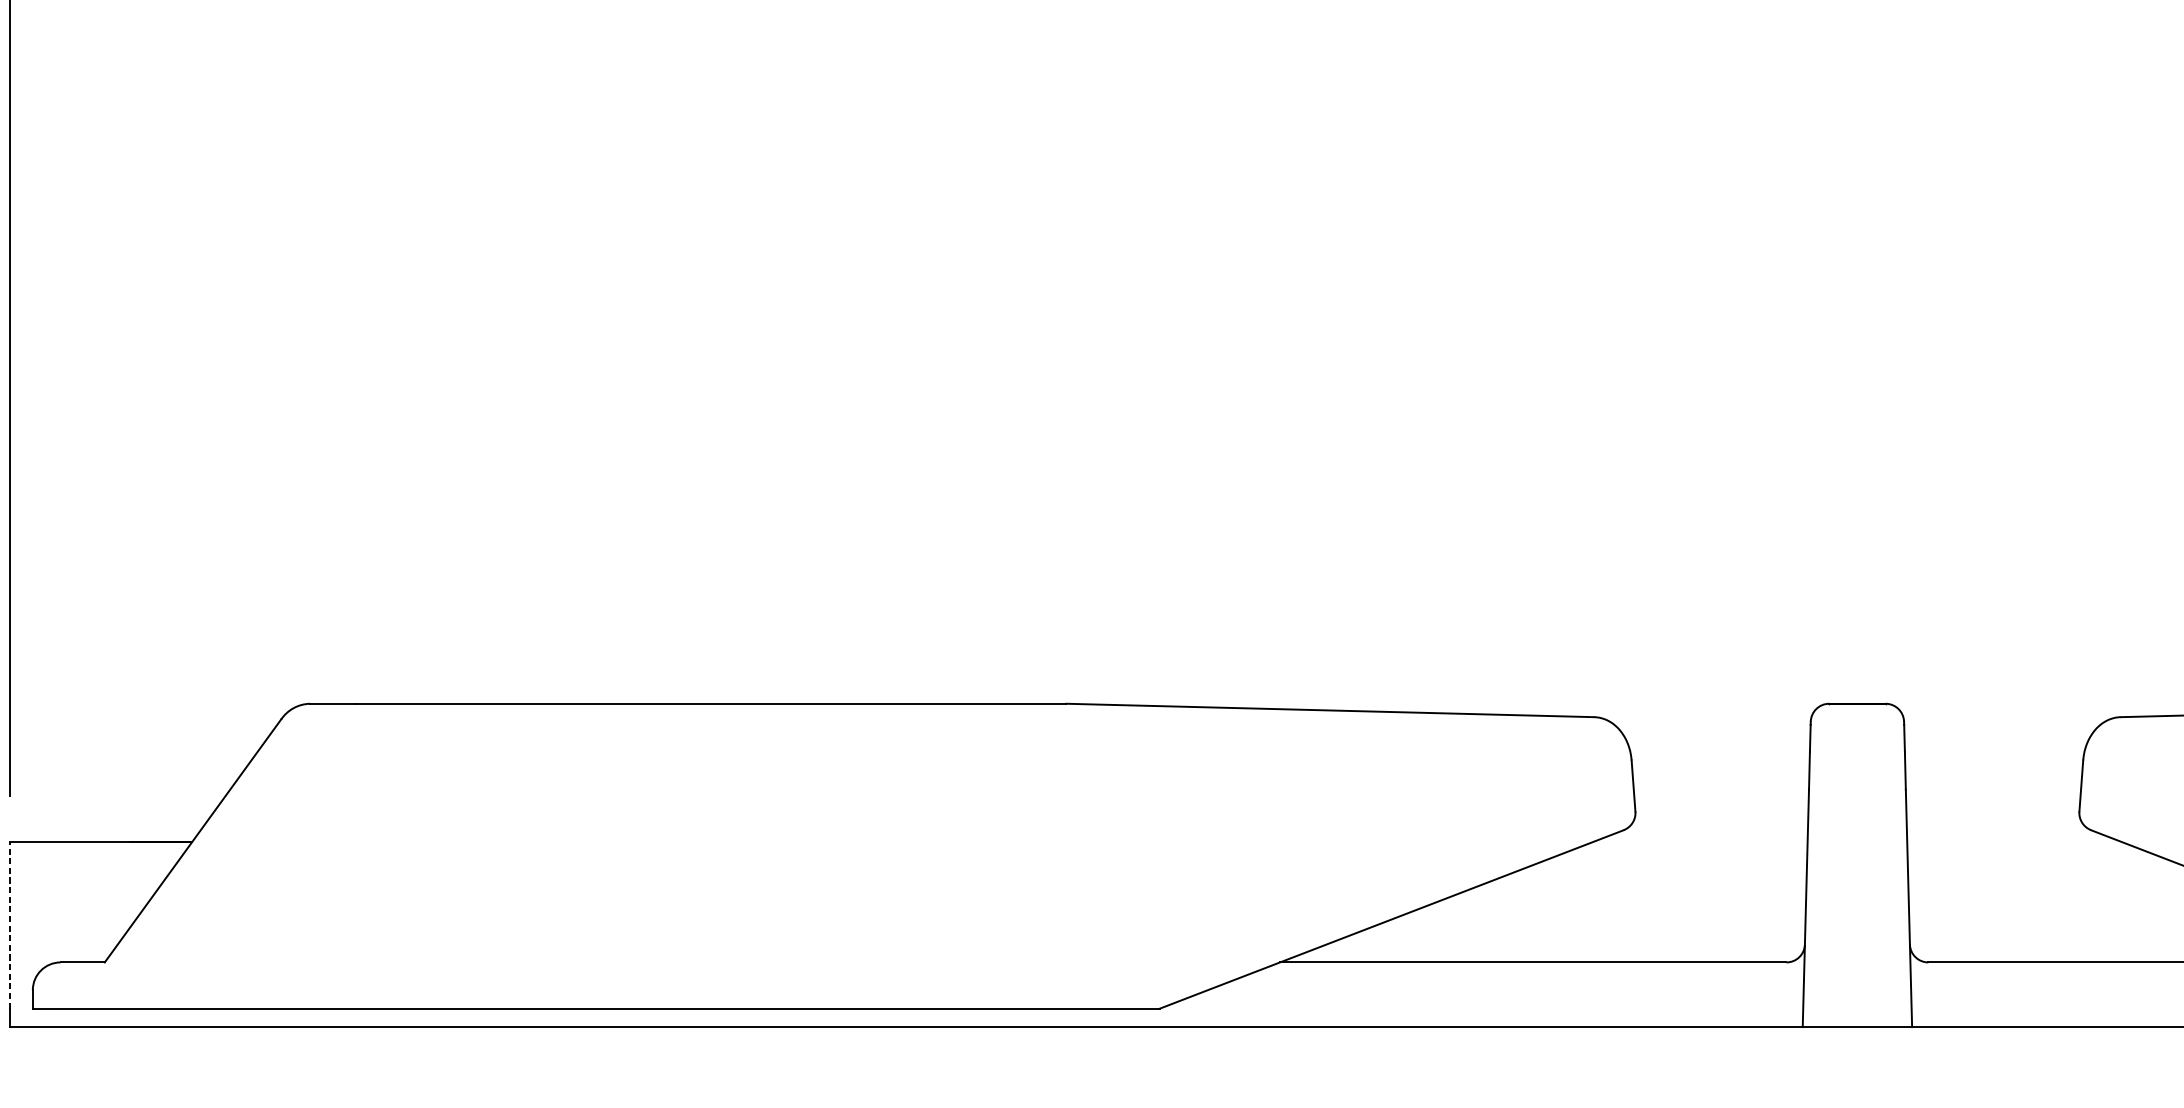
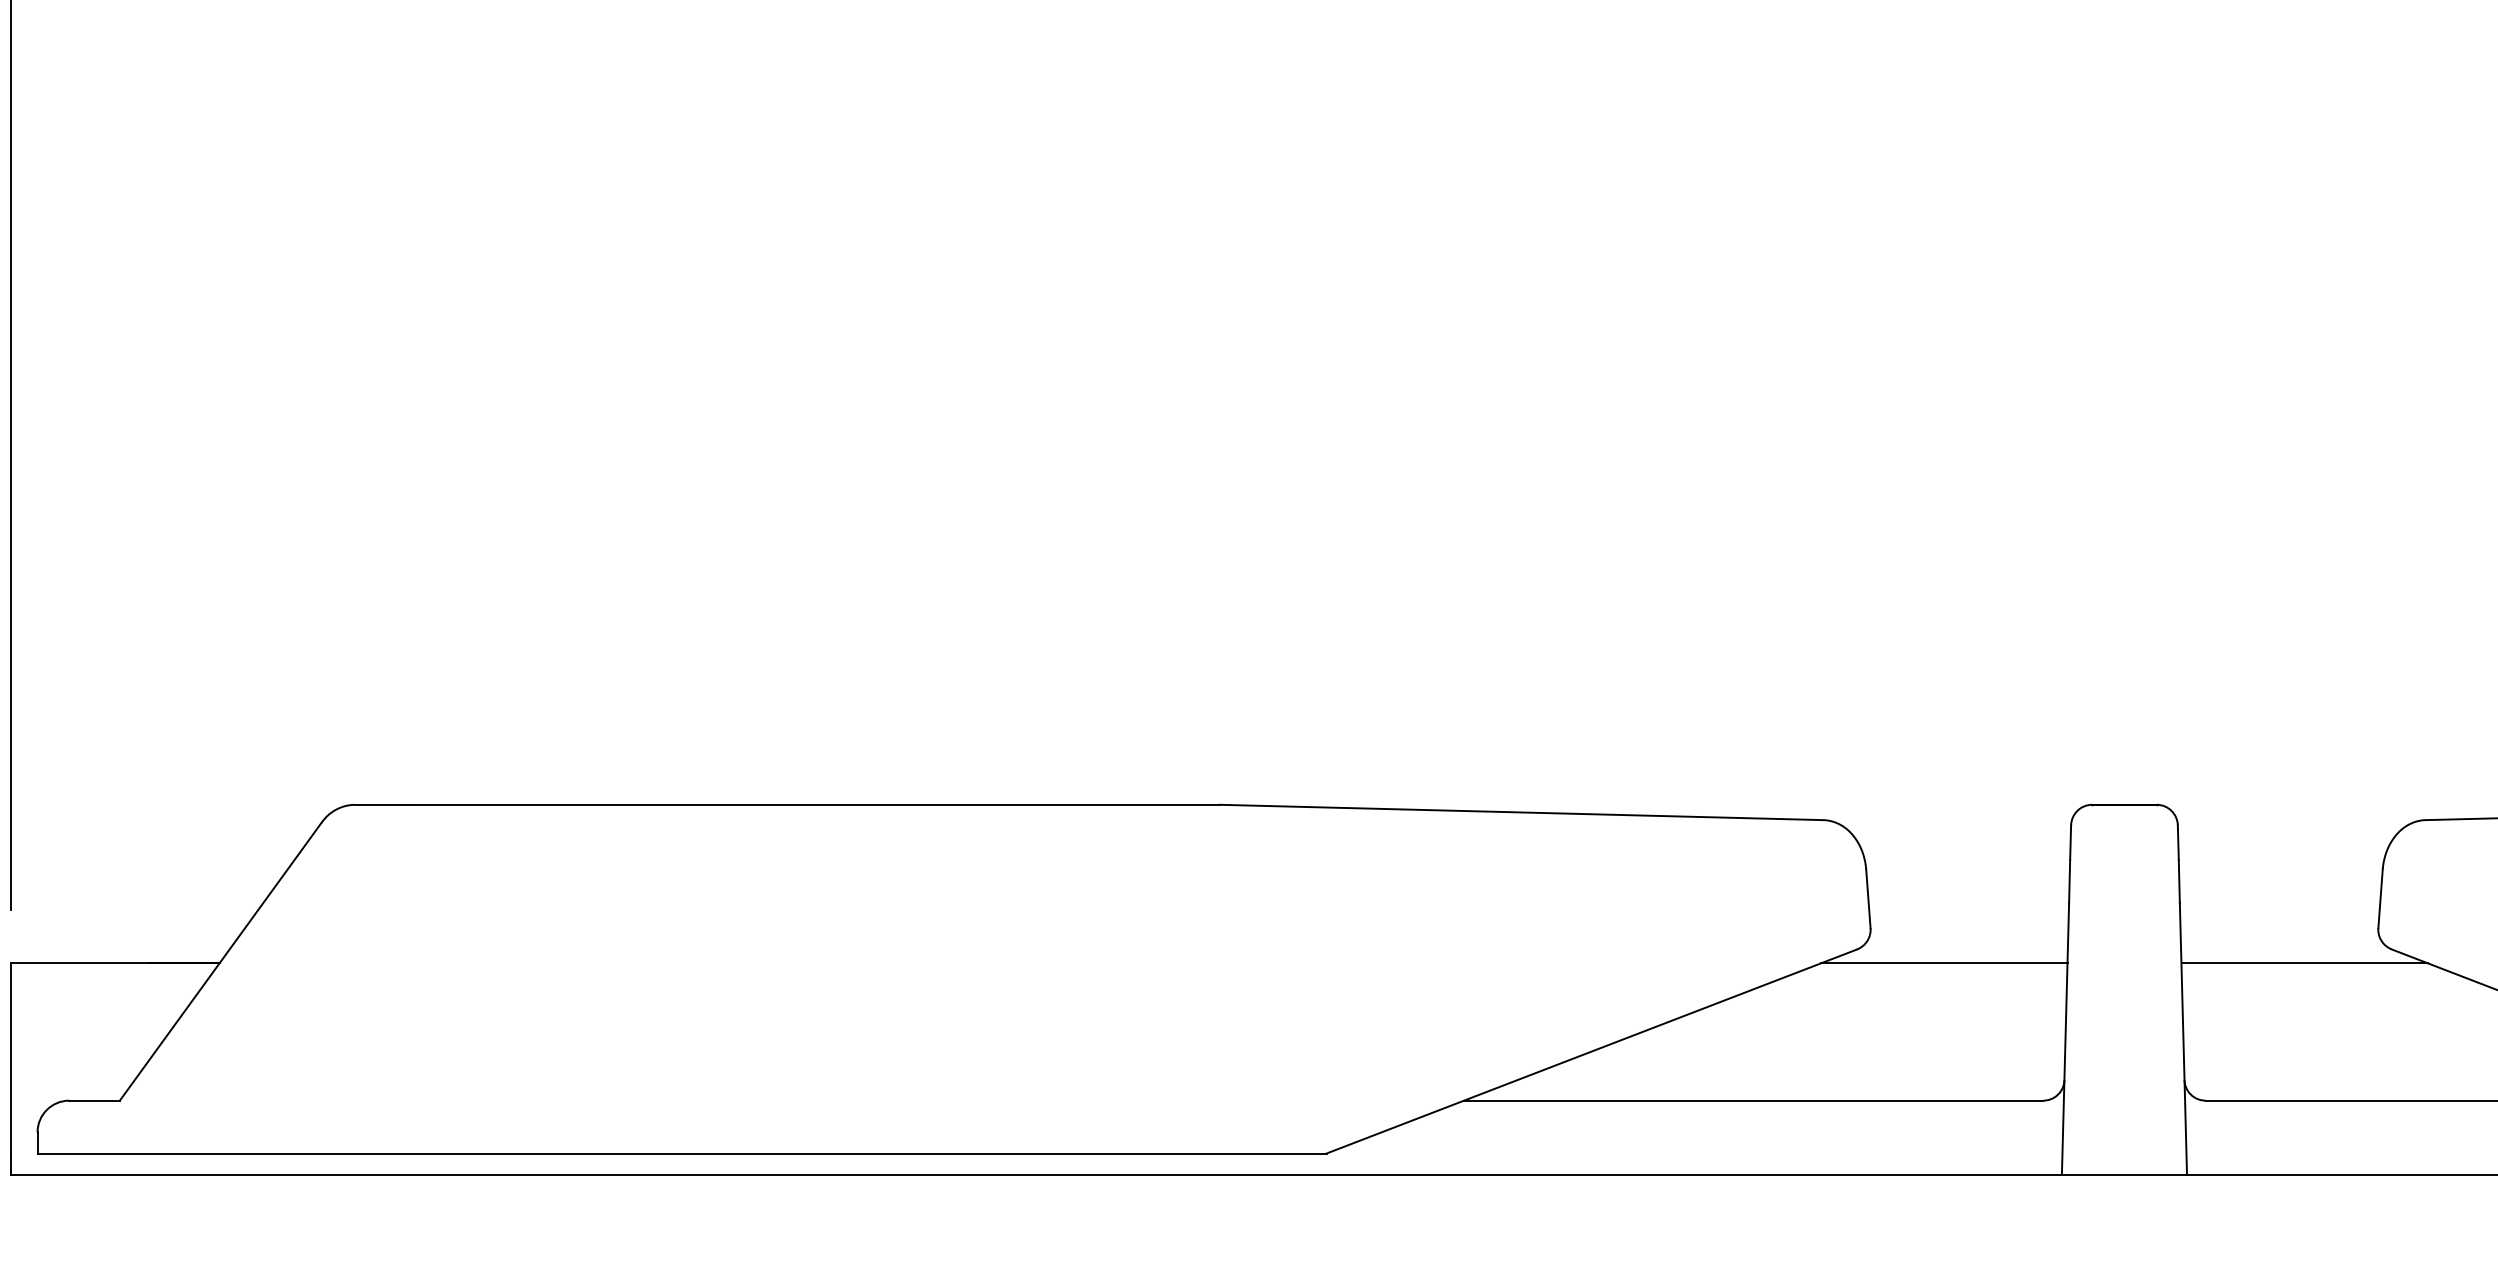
line: (1700, 842) -> (1944, 963), added
line: (2014, 842) -> (2304, 963), added
line: (10, 924) -> (11, 1057), dashed -> solid

